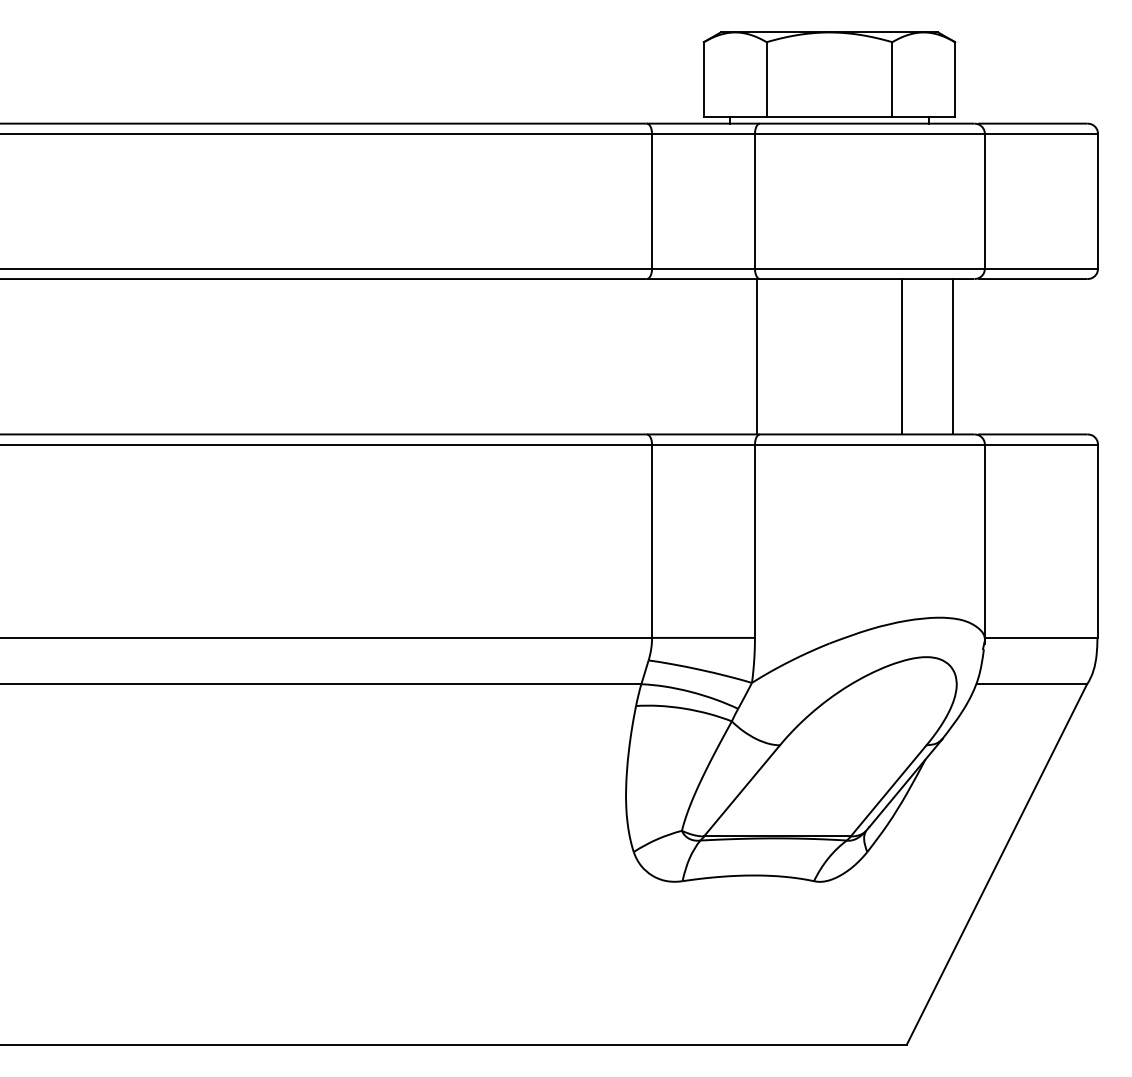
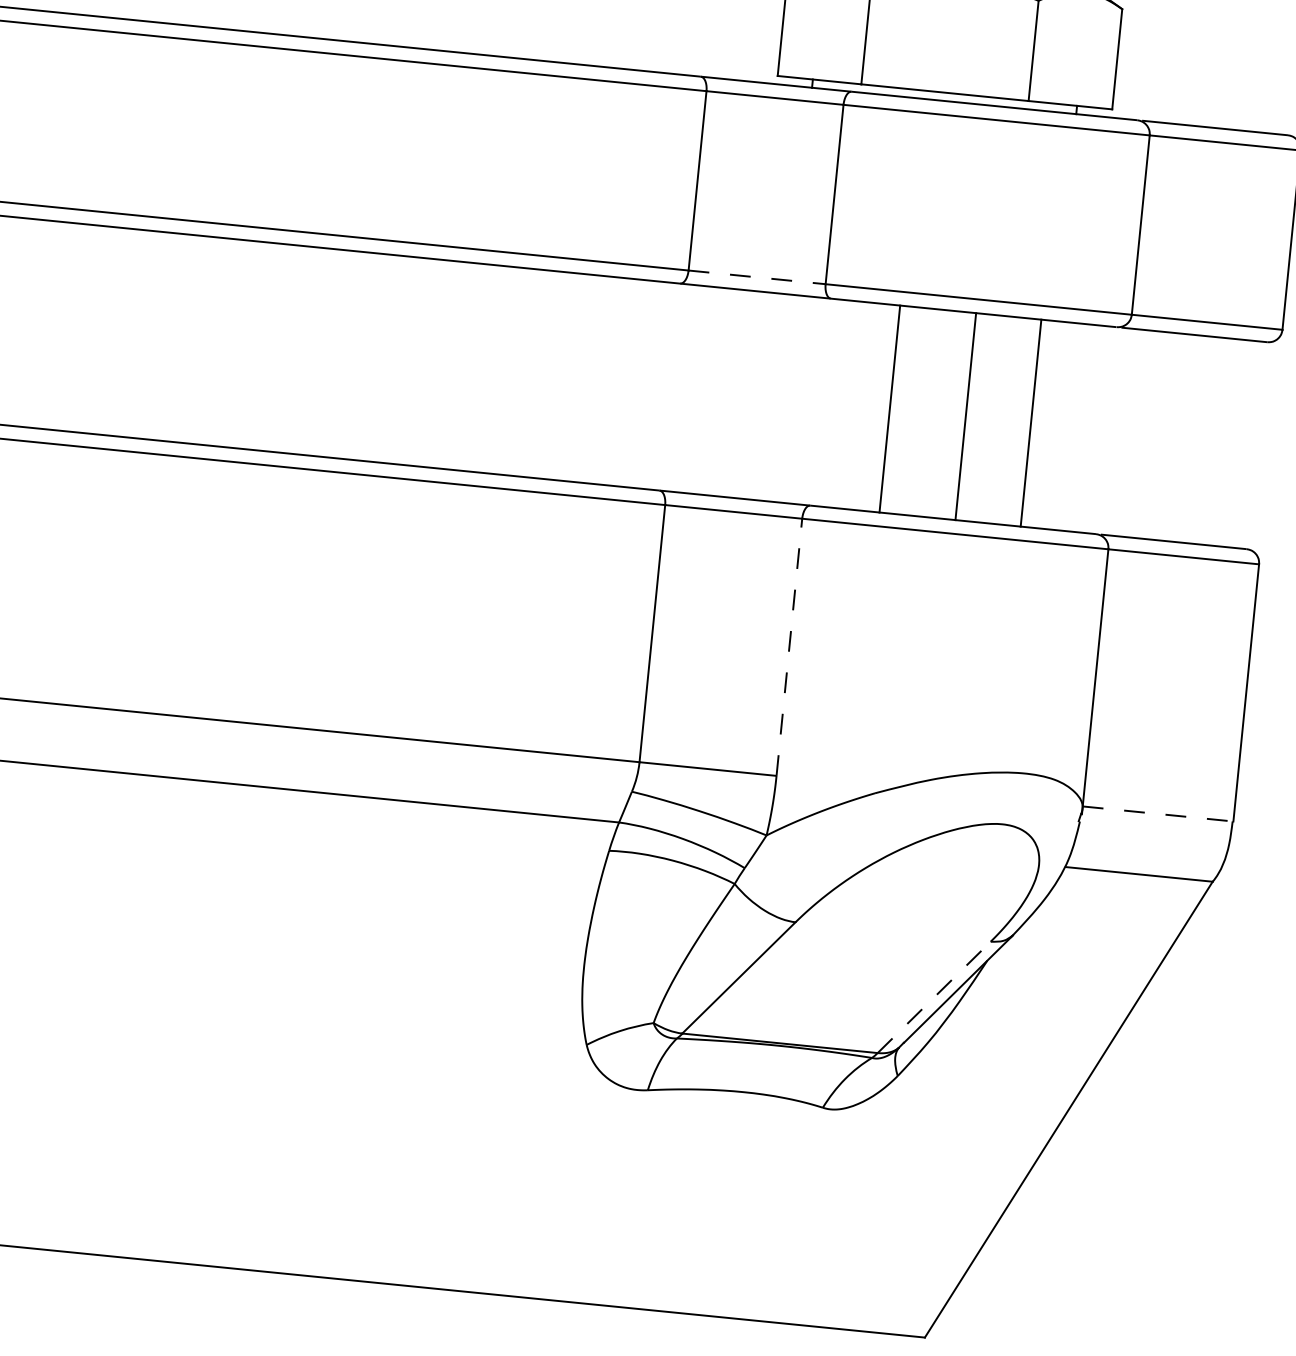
line: (704, 268) -> (758, 277), solid -> dashed
line: (756, 356) -> (889, 408), moved
line: (902, 356) -> (966, 416), moved
line: (953, 356) -> (1031, 422), moved
line: (754, 541) -> (788, 647), solid -> dashed
line: (1041, 637) -> (1158, 813), solid -> dashed
line: (888, 790) -> (934, 996), solid -> dashed

